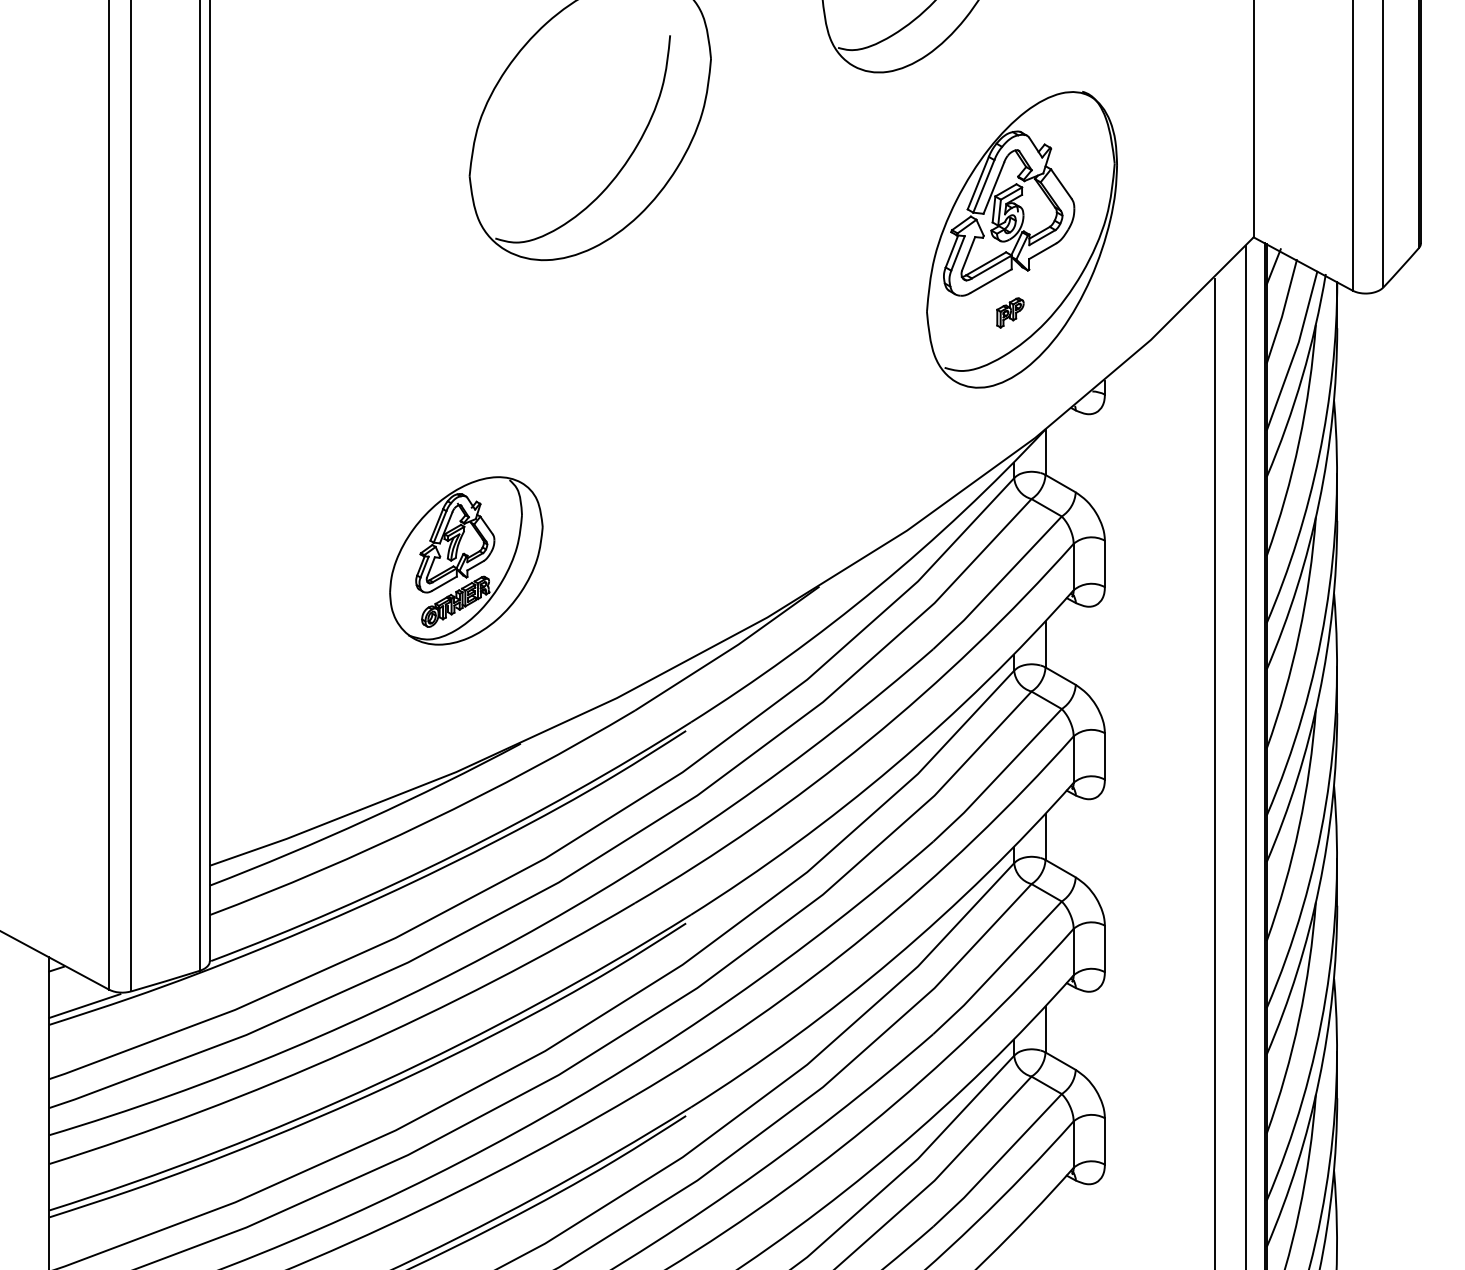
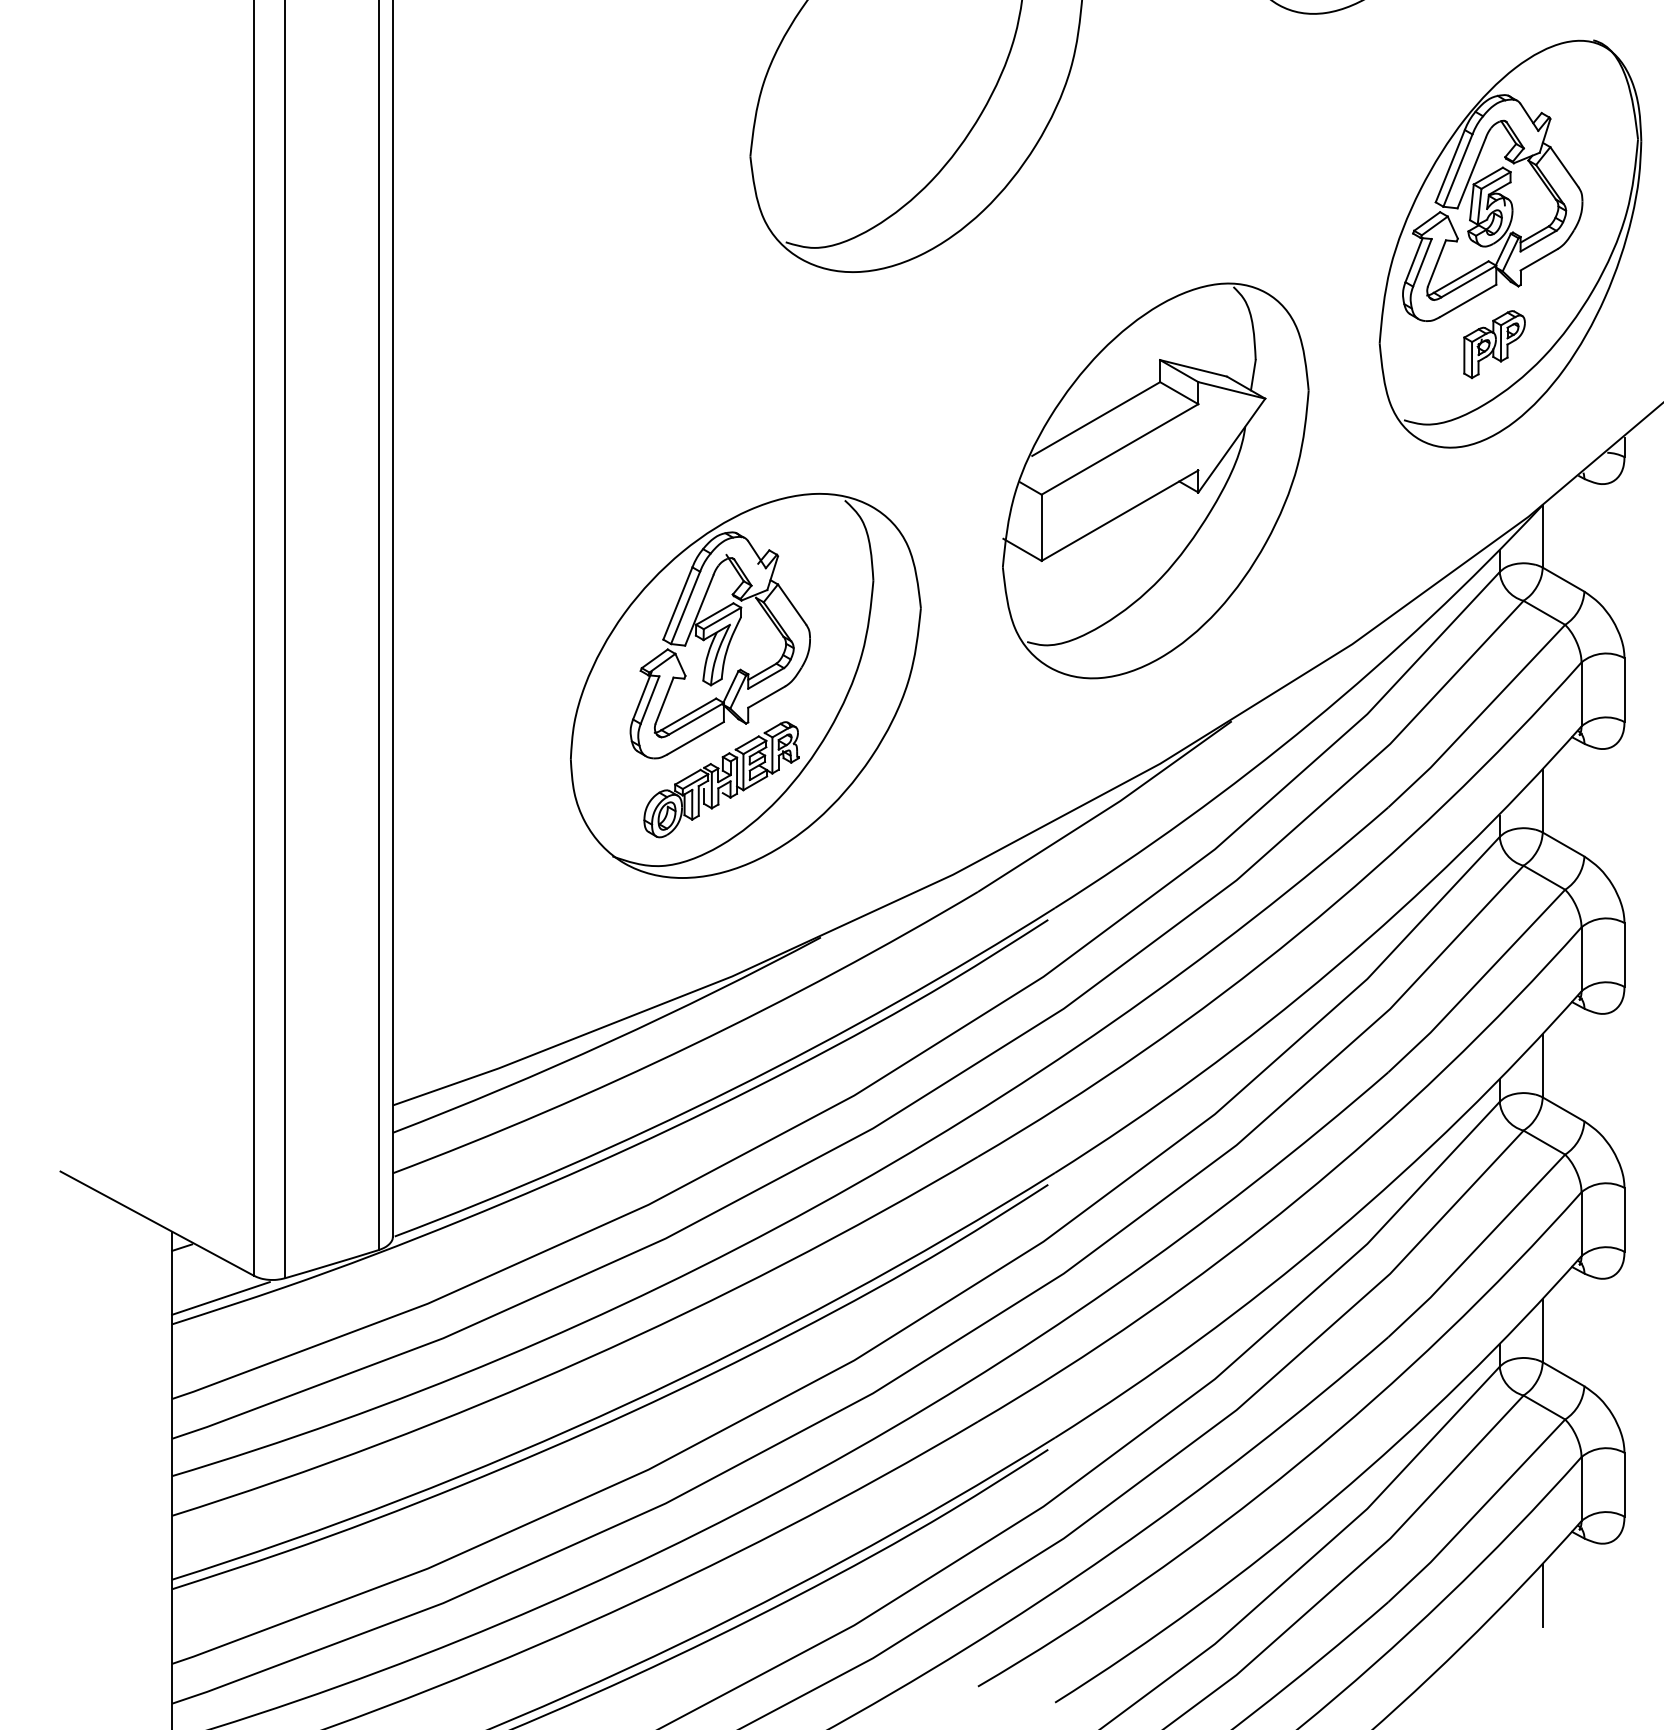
part: (1010, 312) -> (1494, 344), size x1.67
part: (764, 411) -> (1156, 480), added
part: (466, 560) -> (746, 685), size x1.67
line: (1045, 1222) -> (1542, 1596), added

